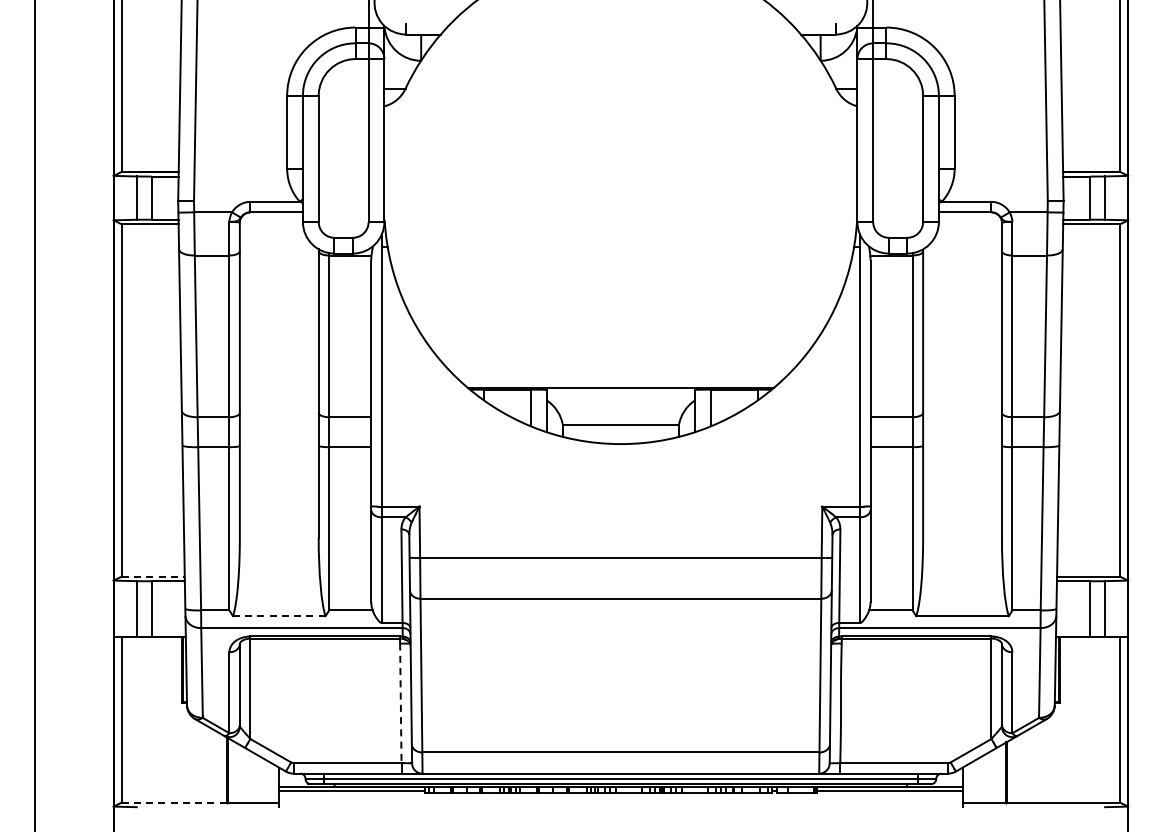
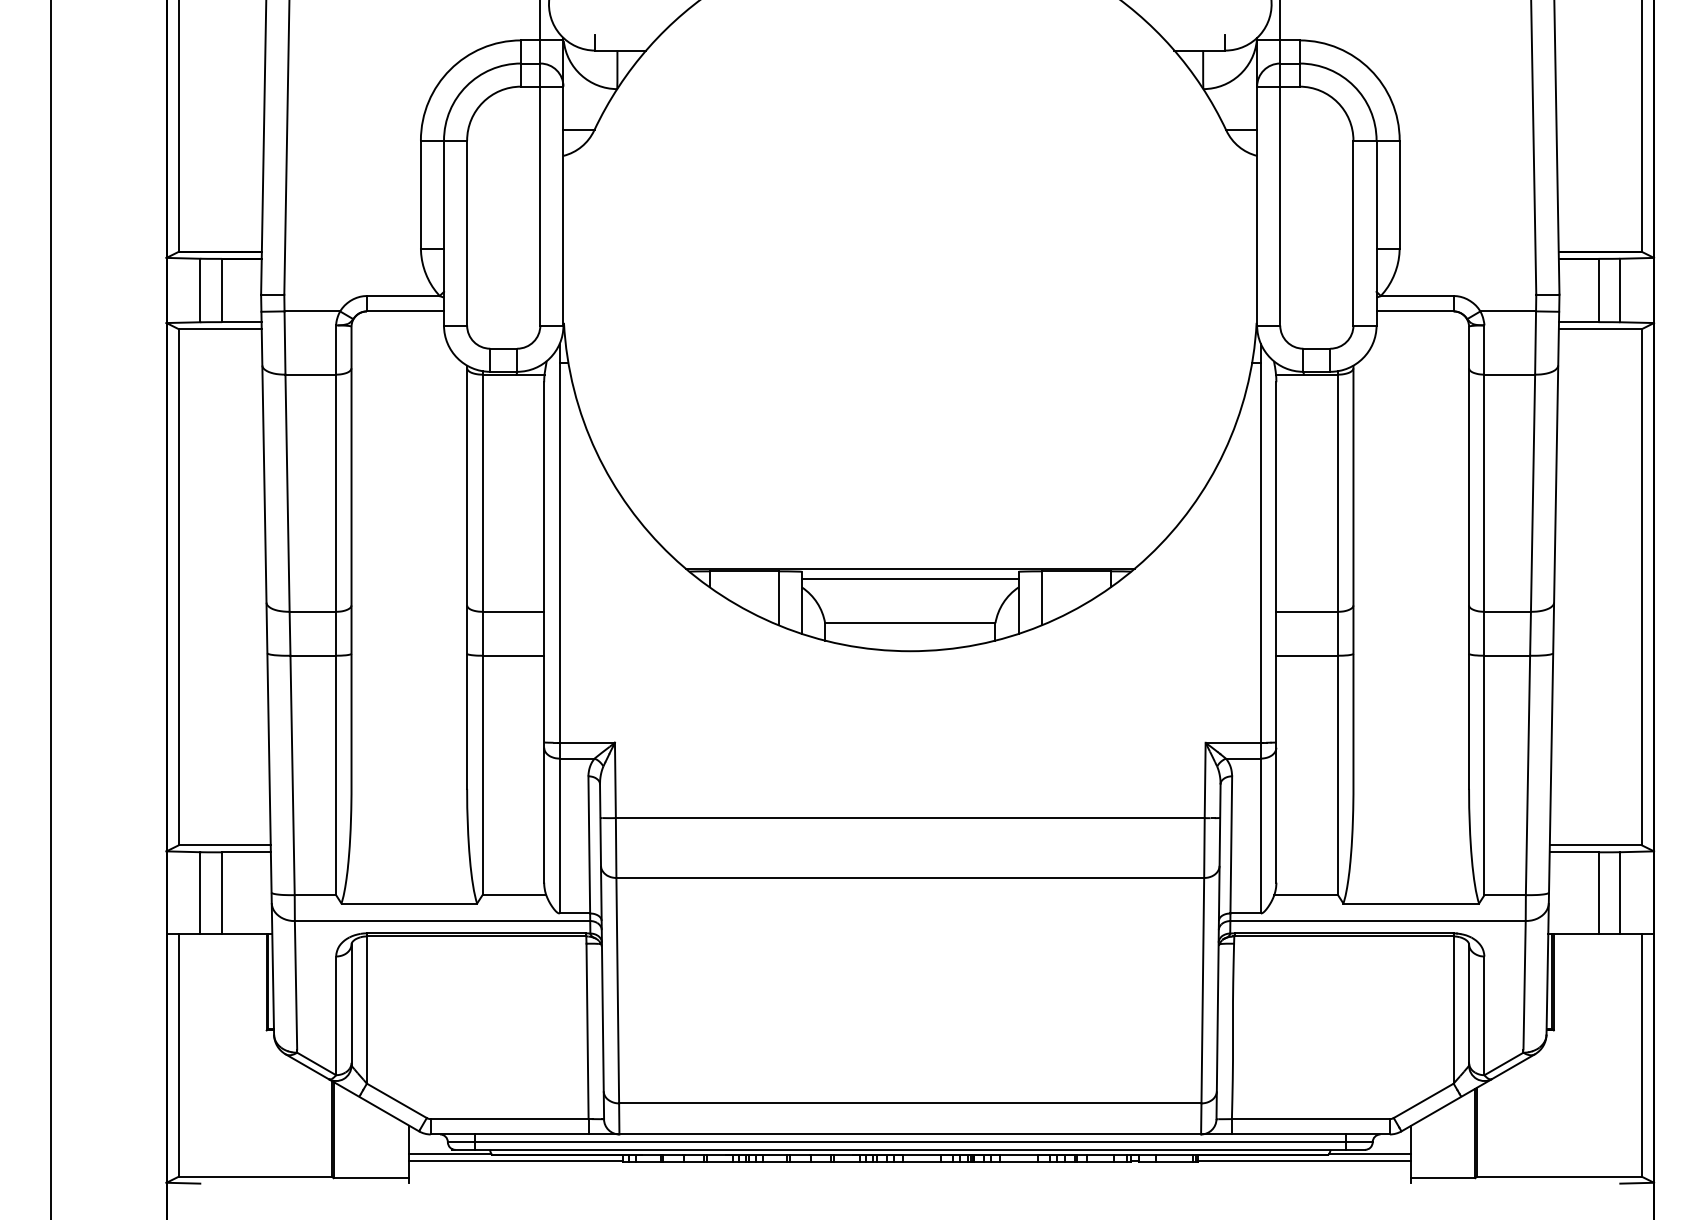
line: (620, 395) -> (909, 579), added
line: (153, 576) -> (224, 845), dashed -> solid
line: (278, 616) -> (408, 904), dashed -> solid
line: (400, 703) -> (587, 1031), dashed -> solid
line: (173, 802) -> (254, 1176), dashed -> solid

